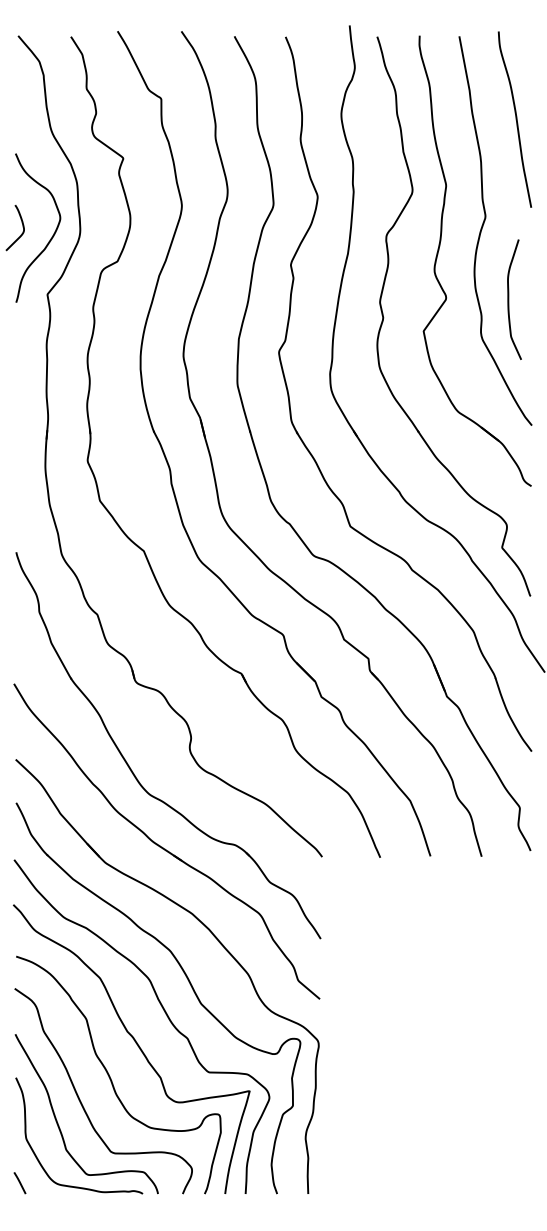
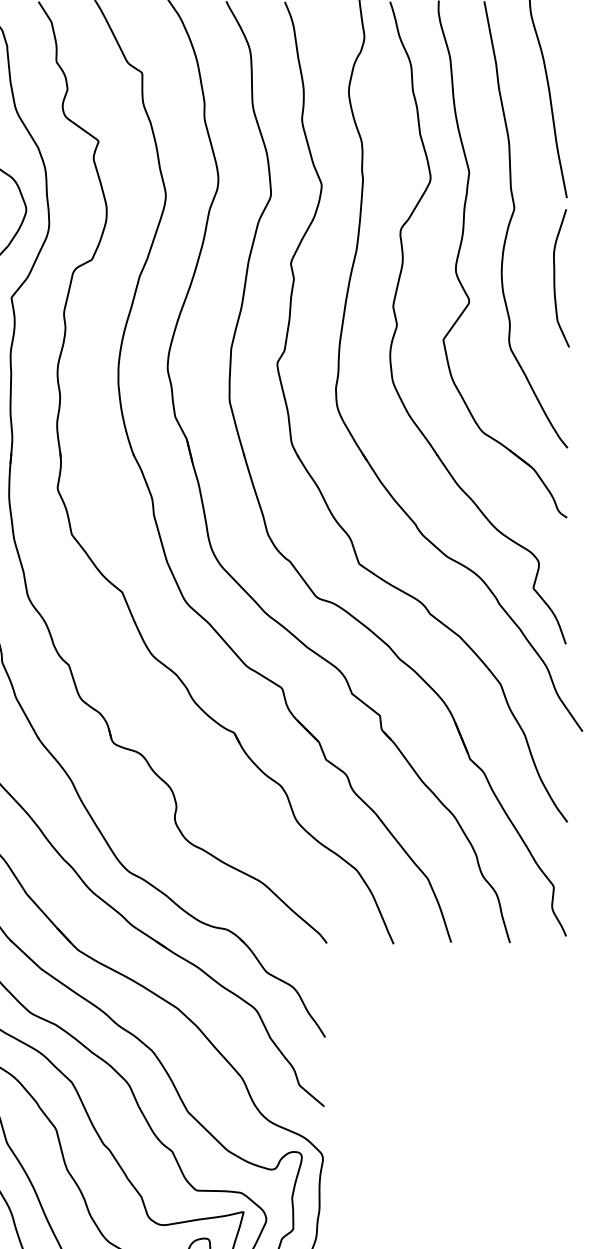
curve: (509, 299) -> (555, 278), moved

